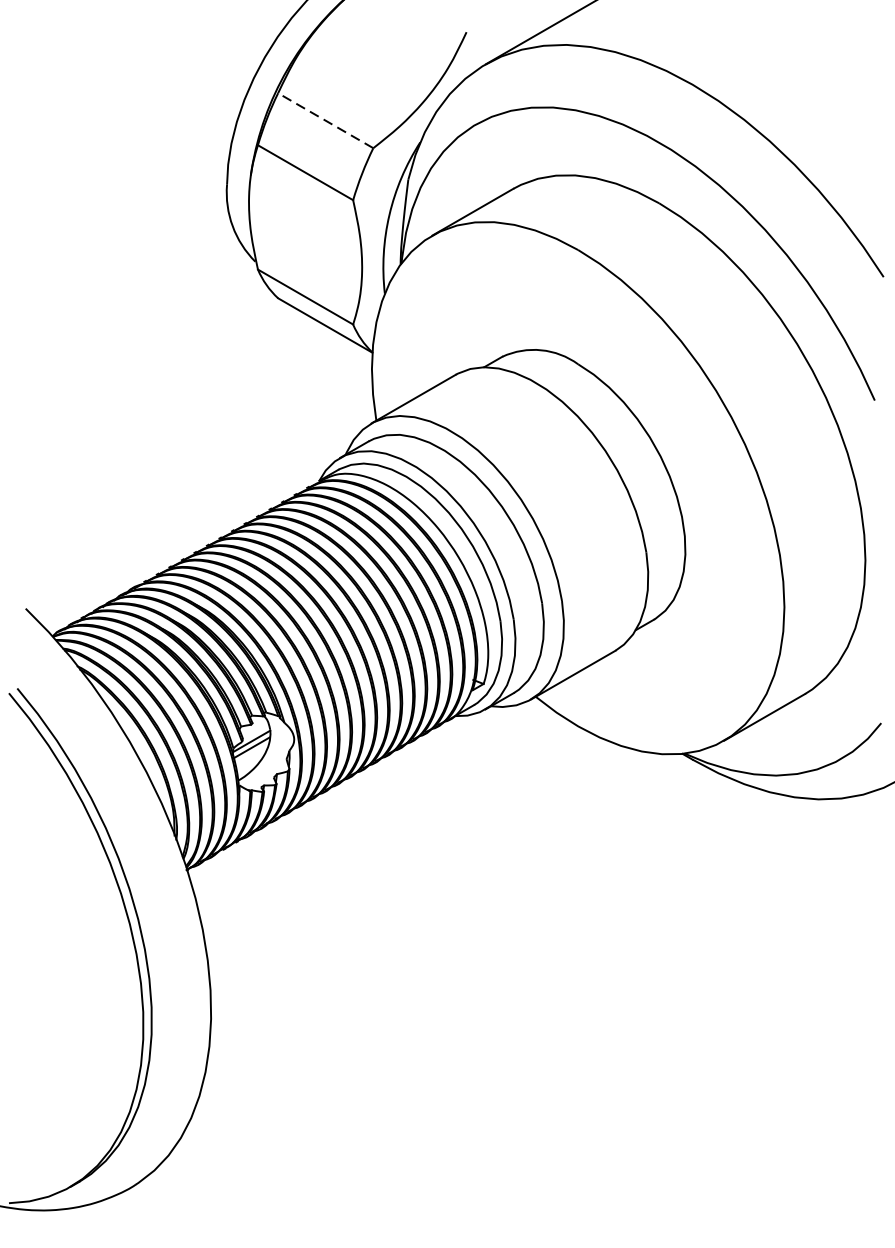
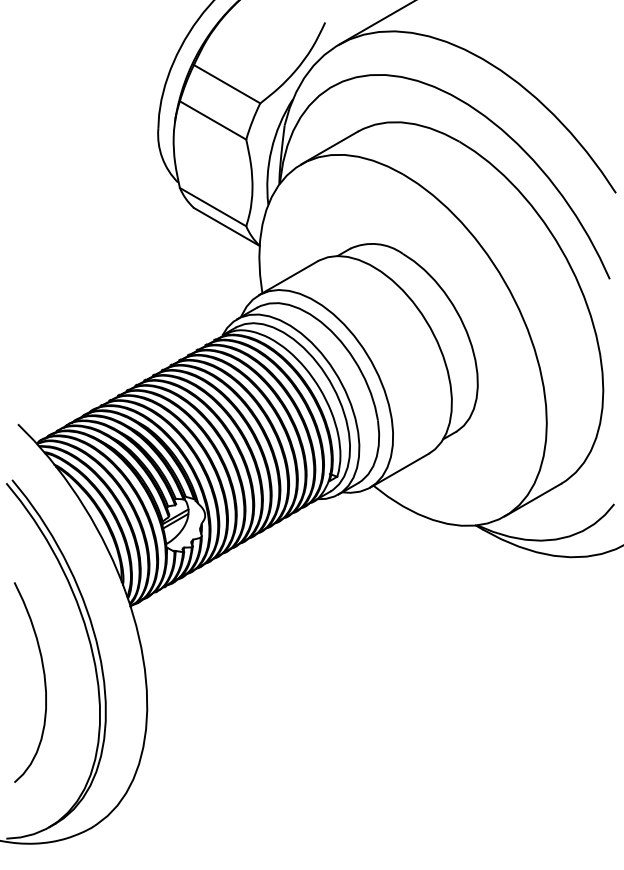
line: (324, 119) -> (226, 83), dashed -> solid
curve: (62, 971) -> (43, 677), added

